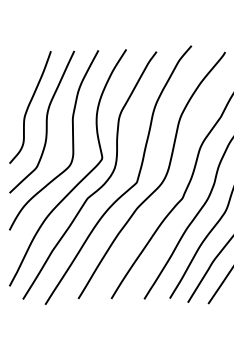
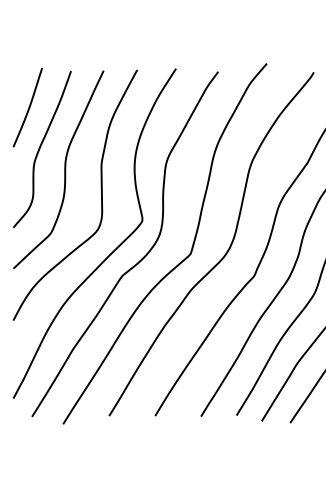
curve: (20, 76) -> (28, 106), added

